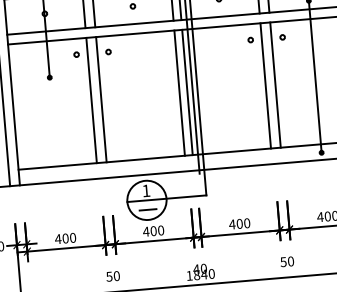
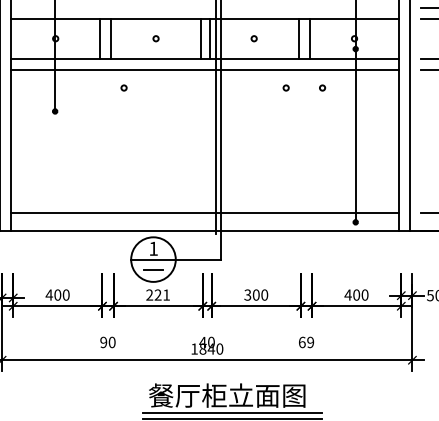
circle: (76, 54) -> (87, 87), removed
line: (275, 84) -> (309, 140), removed
line: (265, 85) -> (298, 140), removed
line: (187, 91) -> (209, 140), removed
line: (179, 92) -> (200, 140), removed
line: (101, 98) -> (111, 140), removed
line: (91, 99) -> (100, 140), removed
text: (232, 224) -> (247, 294), 400 -> 300
text: (153, 230) -> (158, 294), 400 -> 221
text: (287, 261) -> (306, 342), 50 -> 69
text: (109, 275) -> (103, 341), 50 -> 90

